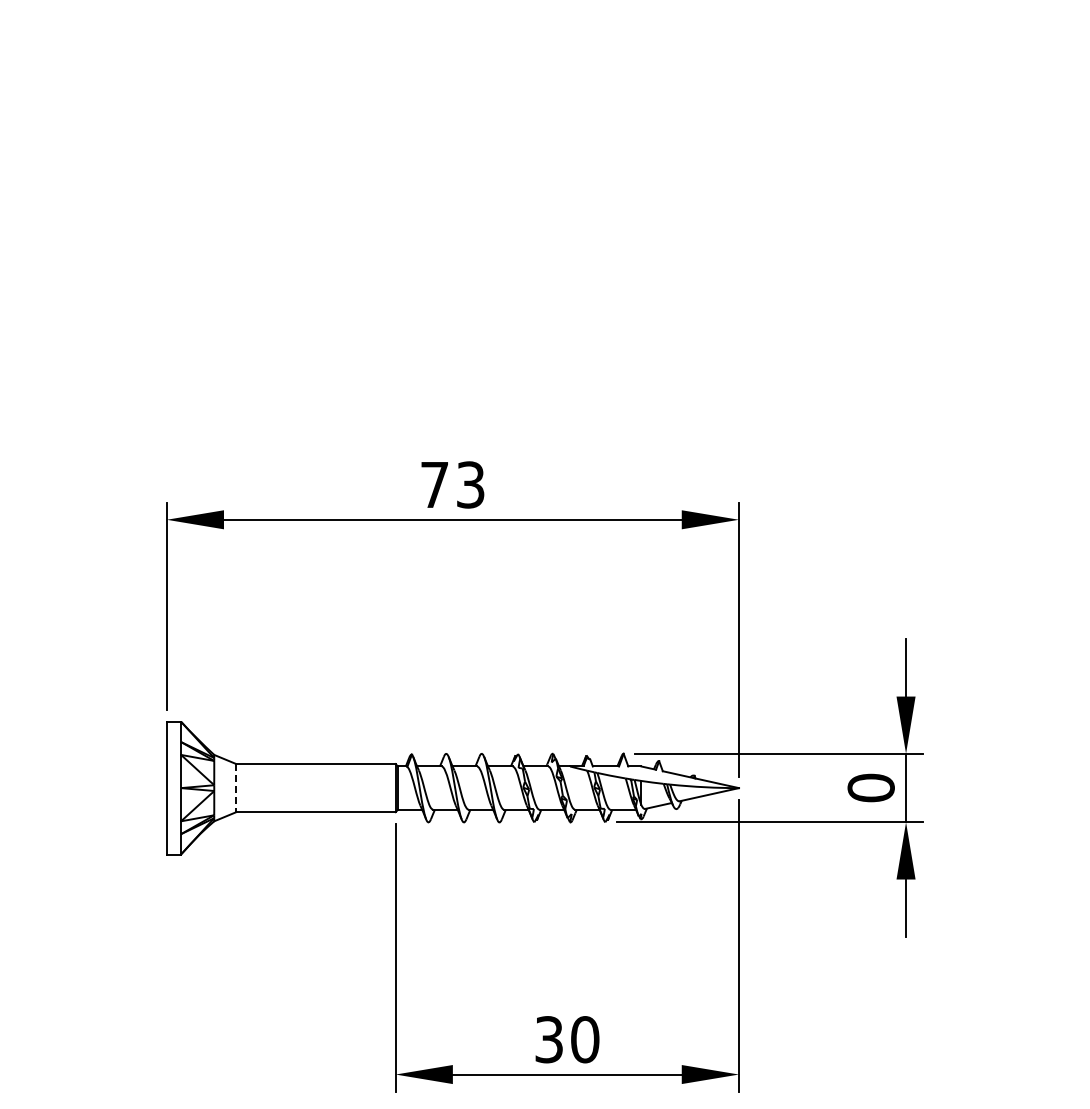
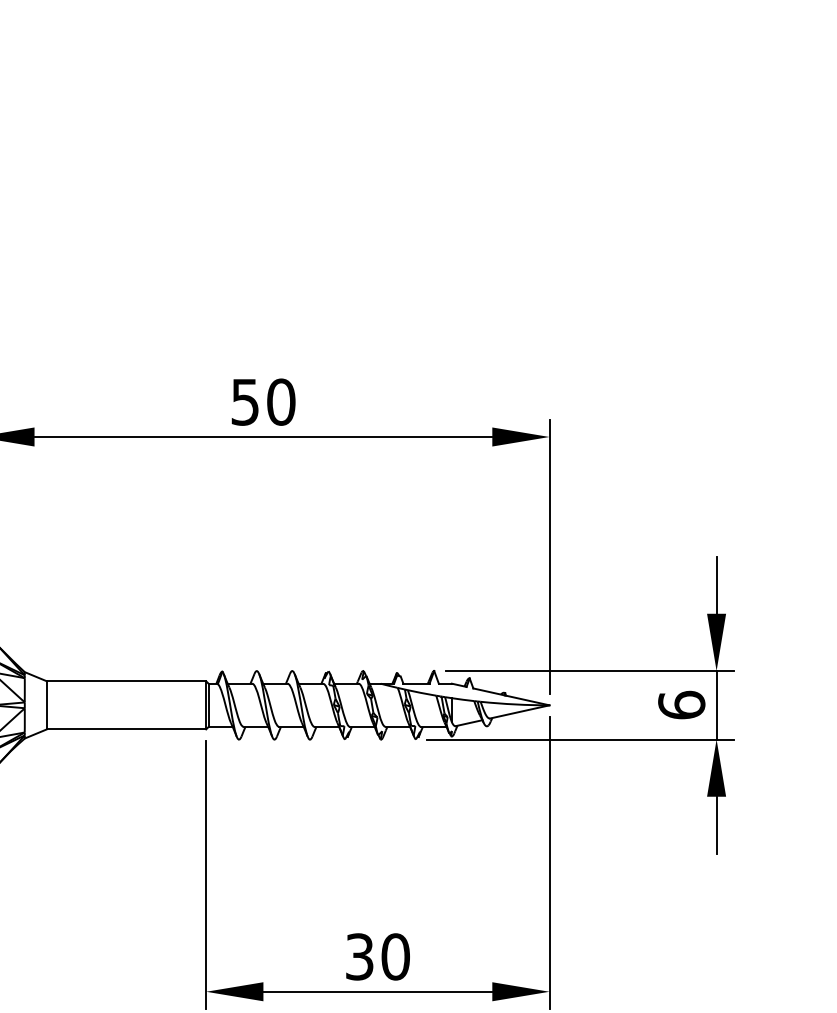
text: (452, 484) -> (263, 401), 73 -> 50
text: (870, 787) -> (681, 704), 0 -> 6
line: (236, 788) -> (47, 705), dashed -> solid

